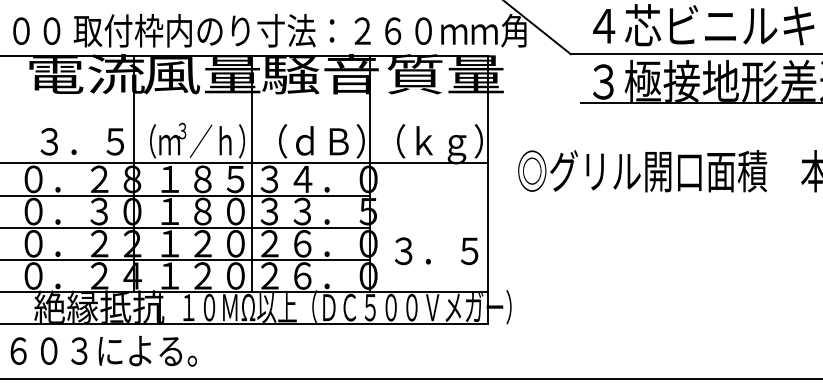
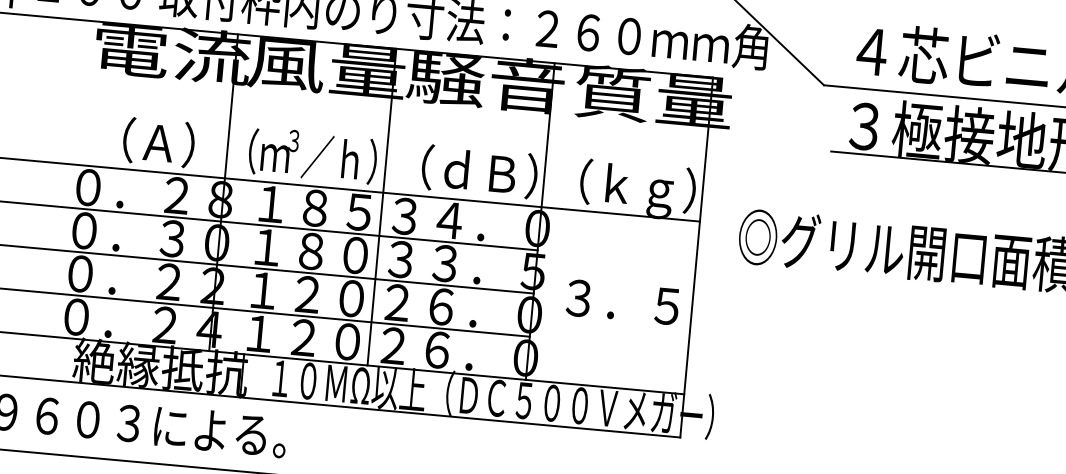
text: (81, 141) -> (157, 142), ３．５ -> （Ａ）
text: (436, 251) -> (622, 302), moved

